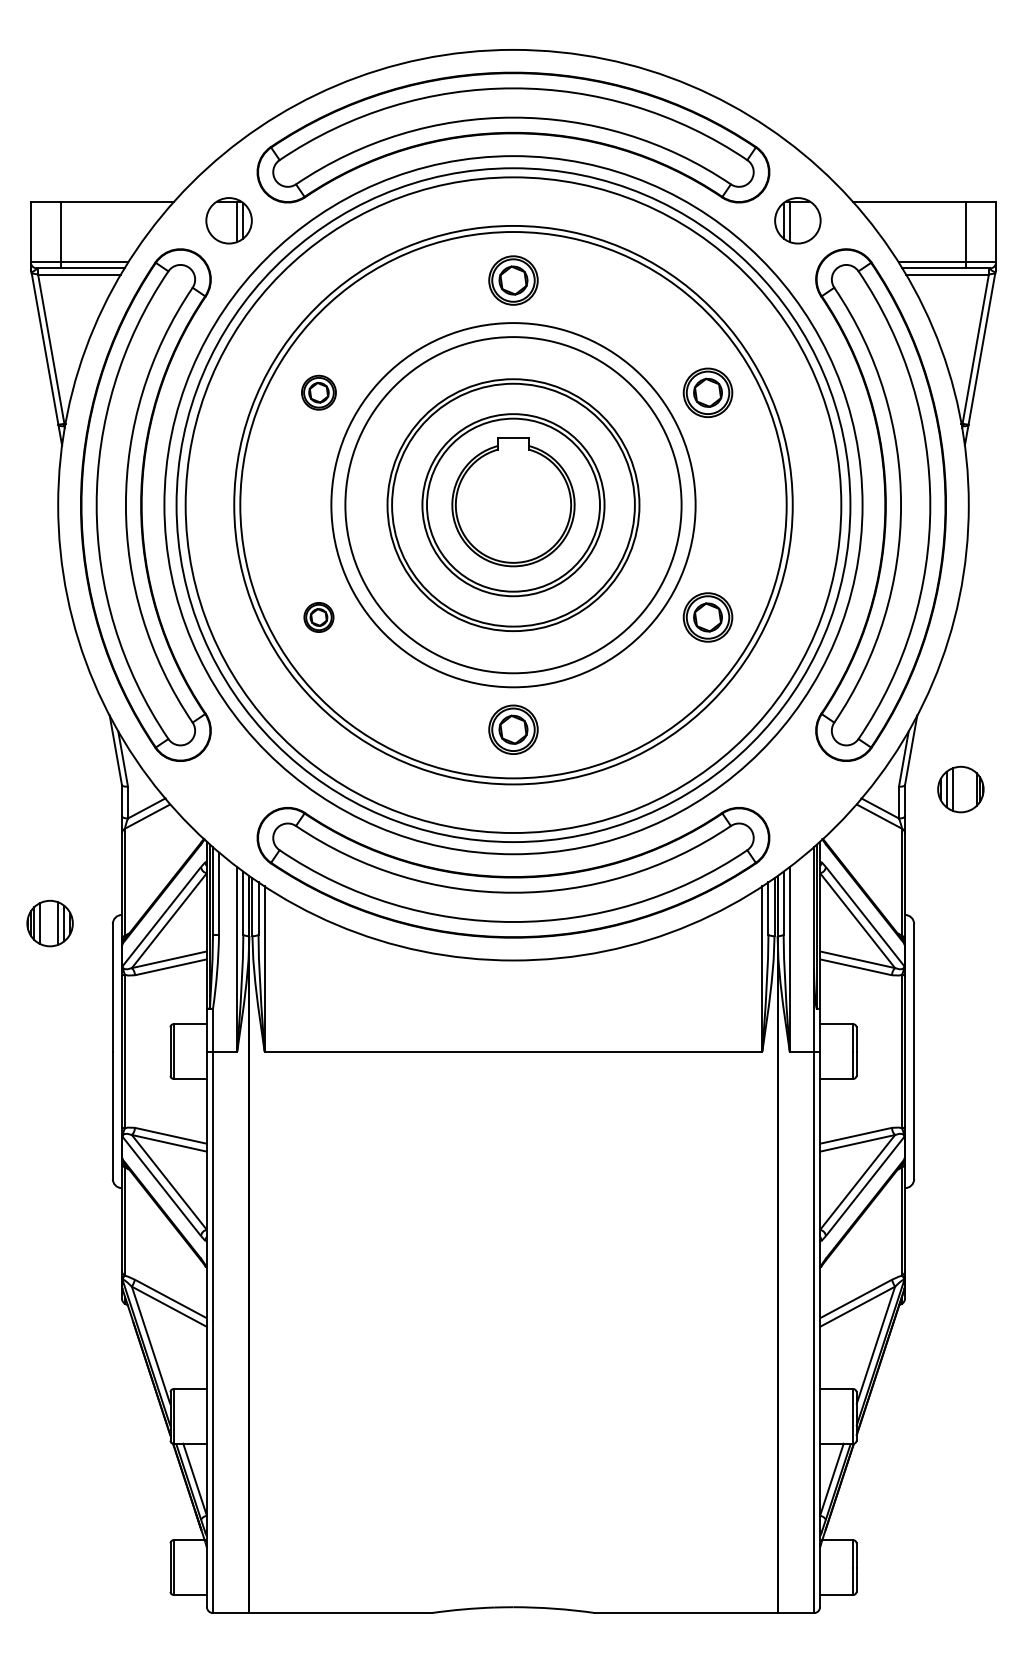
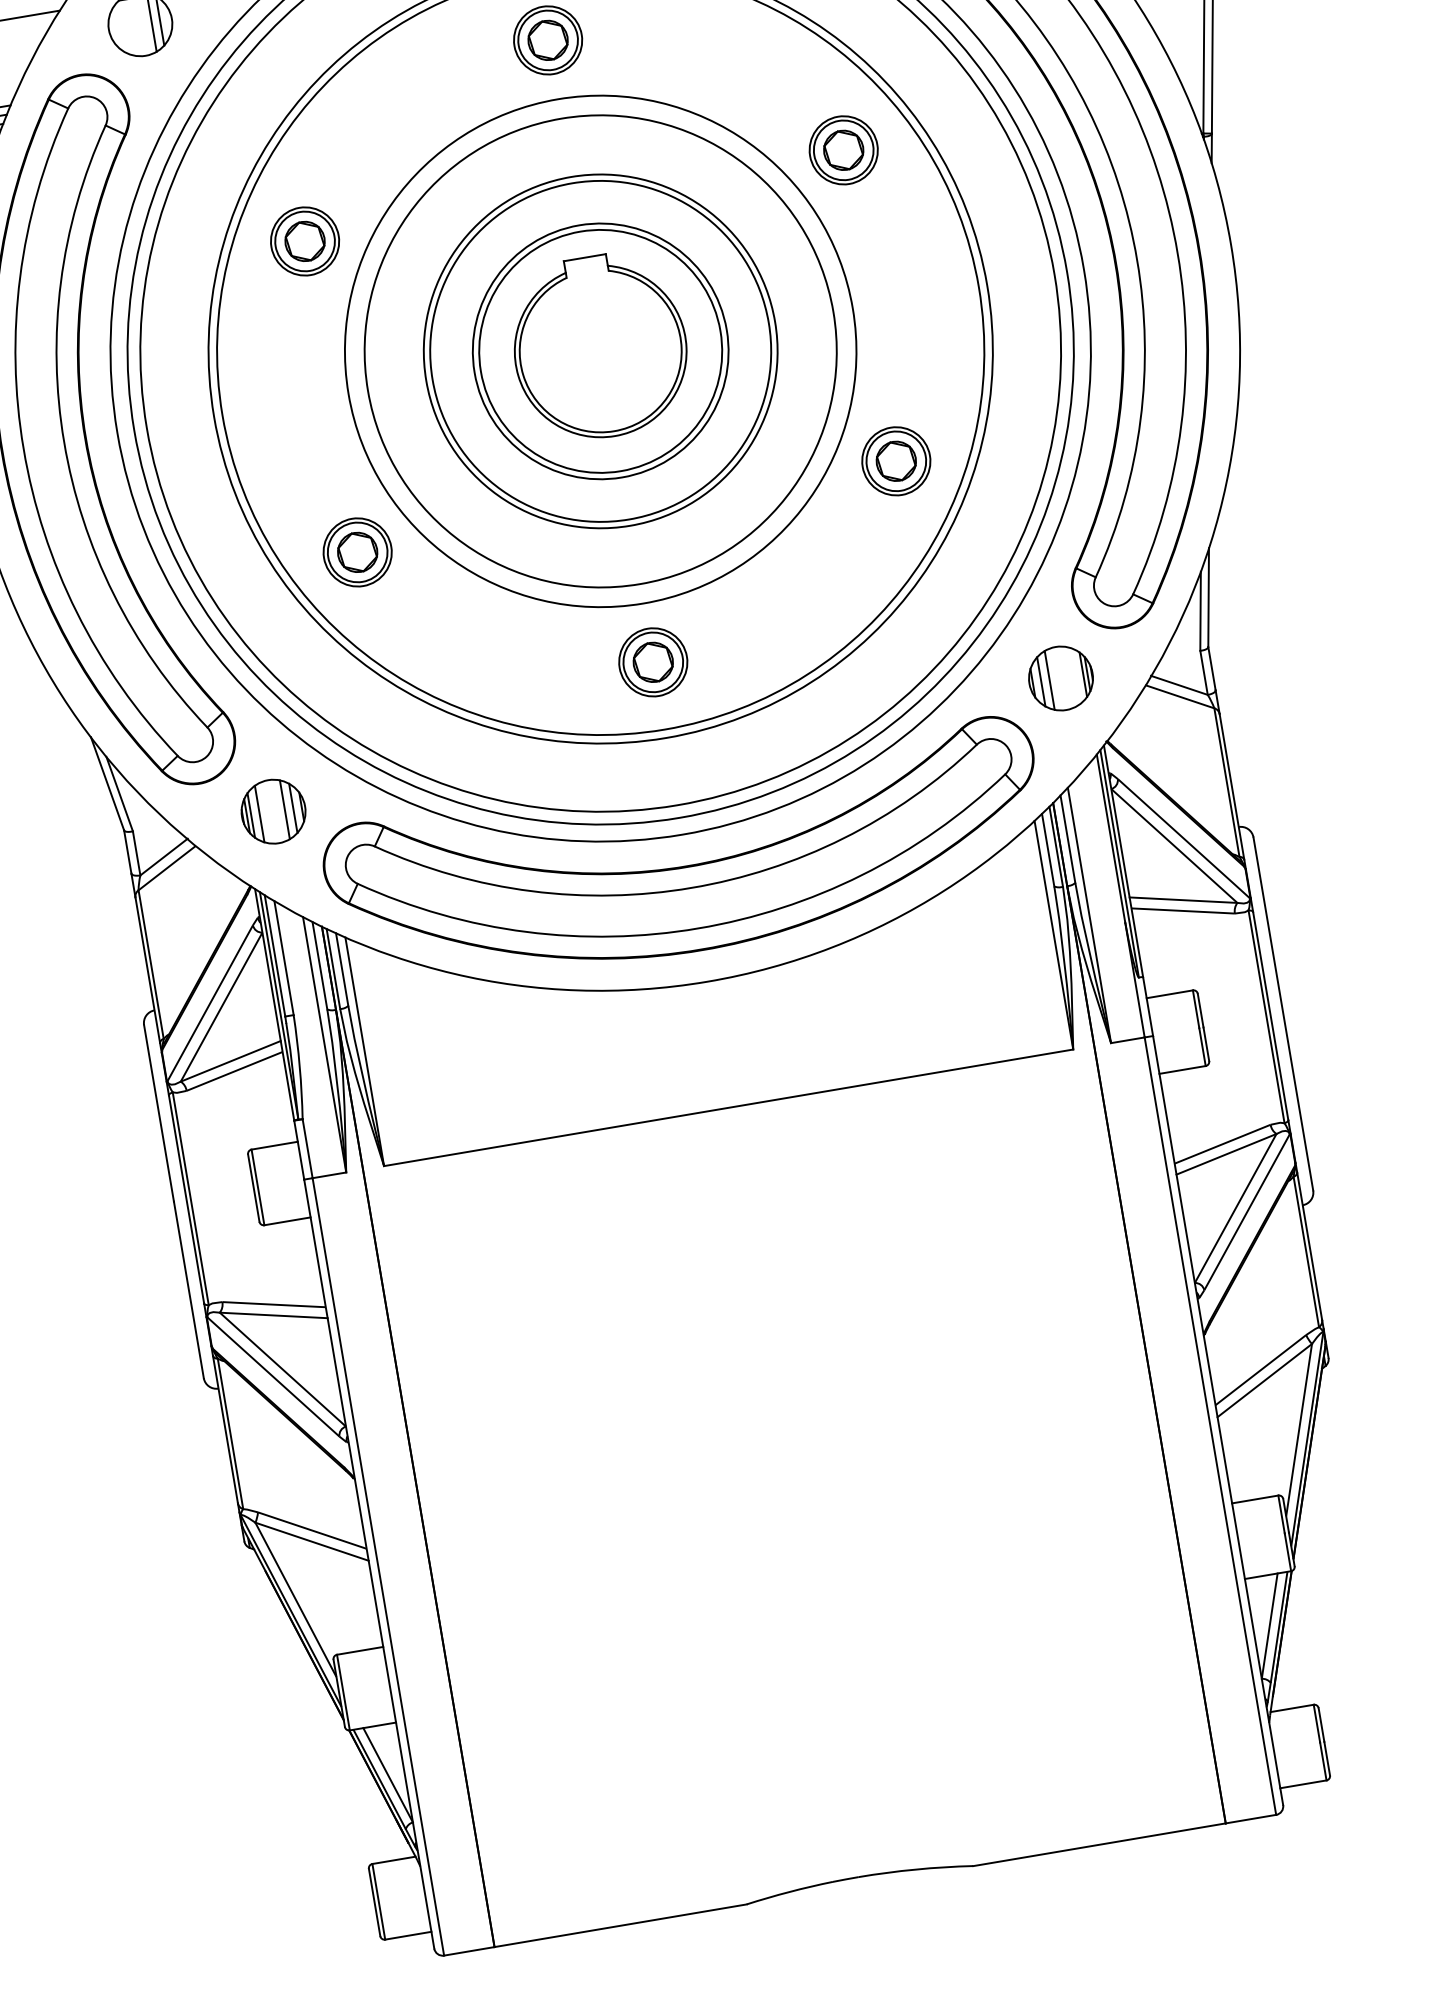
part: (318, 392) -> (304, 241), size x1.43
part: (318, 617) -> (357, 552), size x1.67
part: (960, 789) -> (1060, 678), moved
part: (49, 923) -> (272, 811), moved

